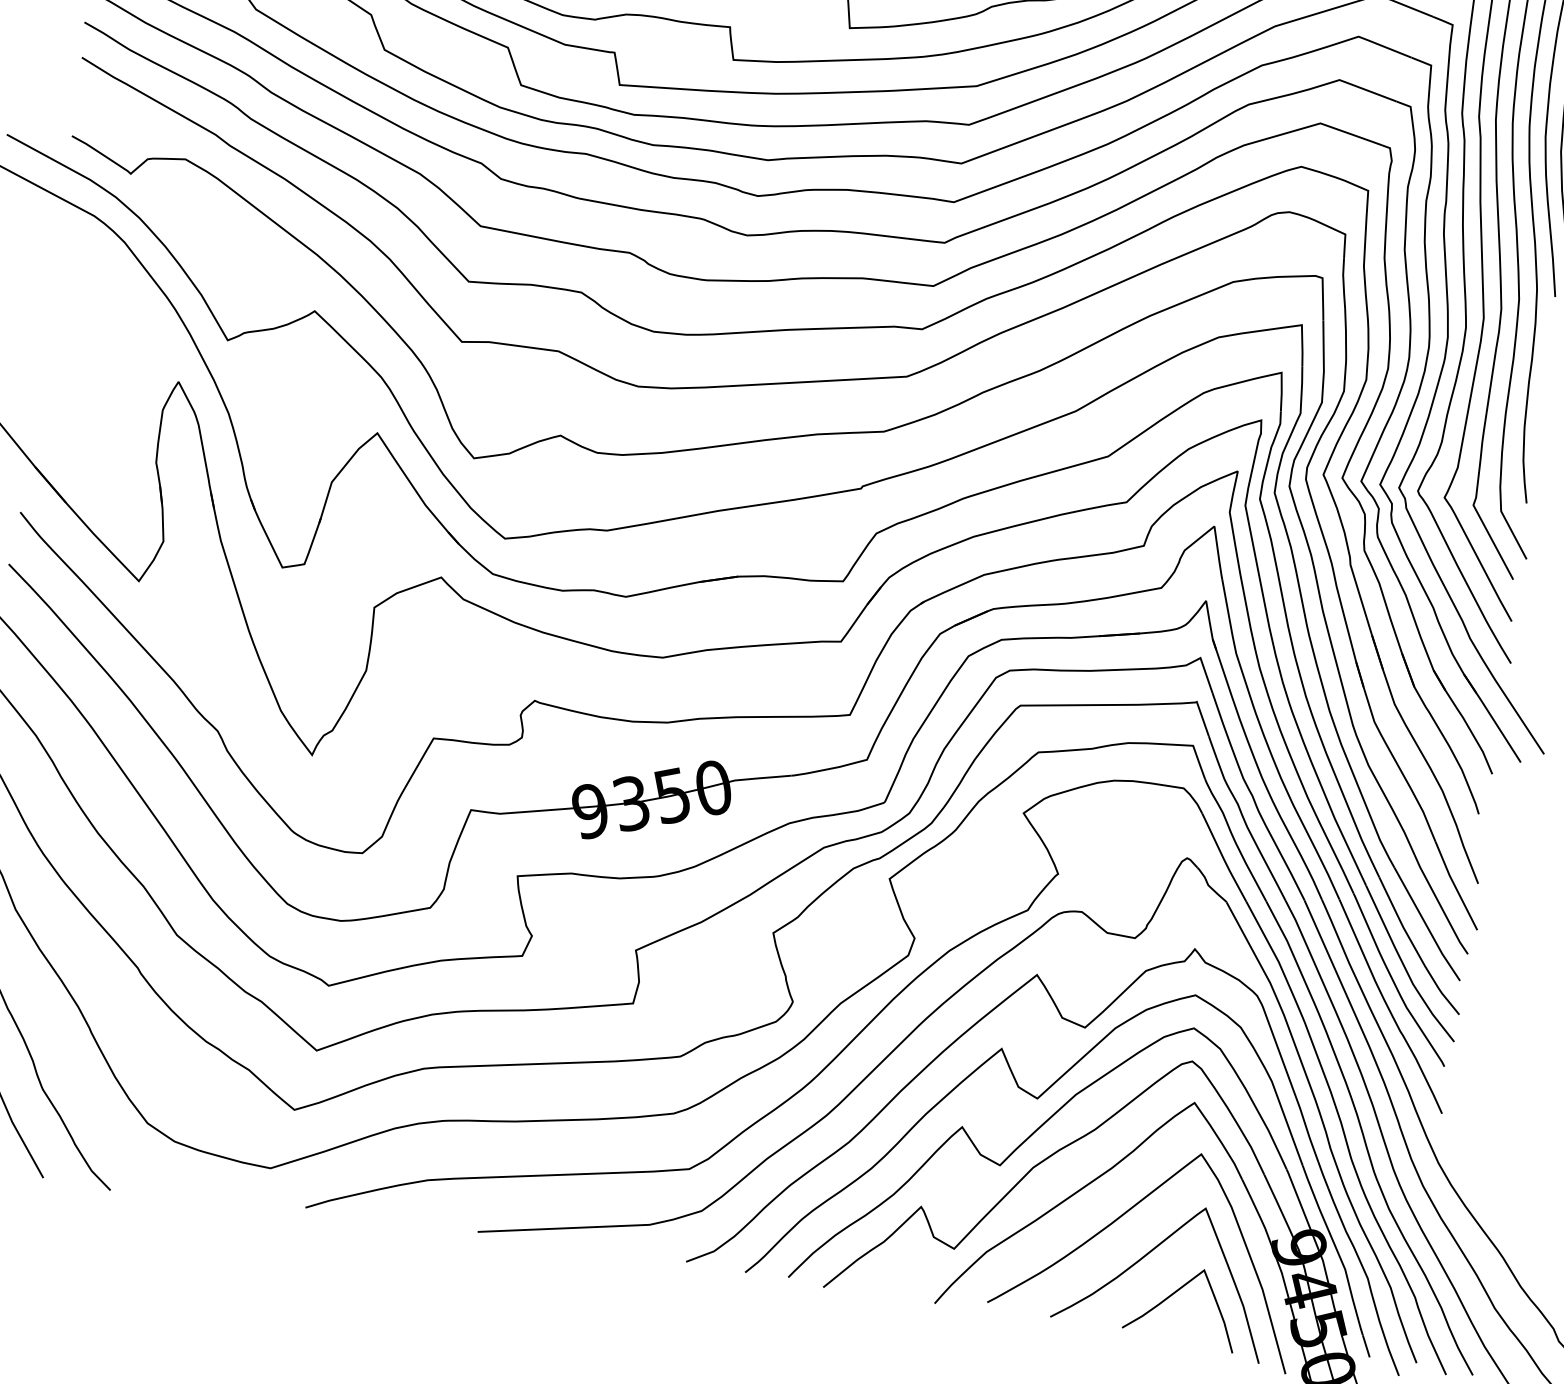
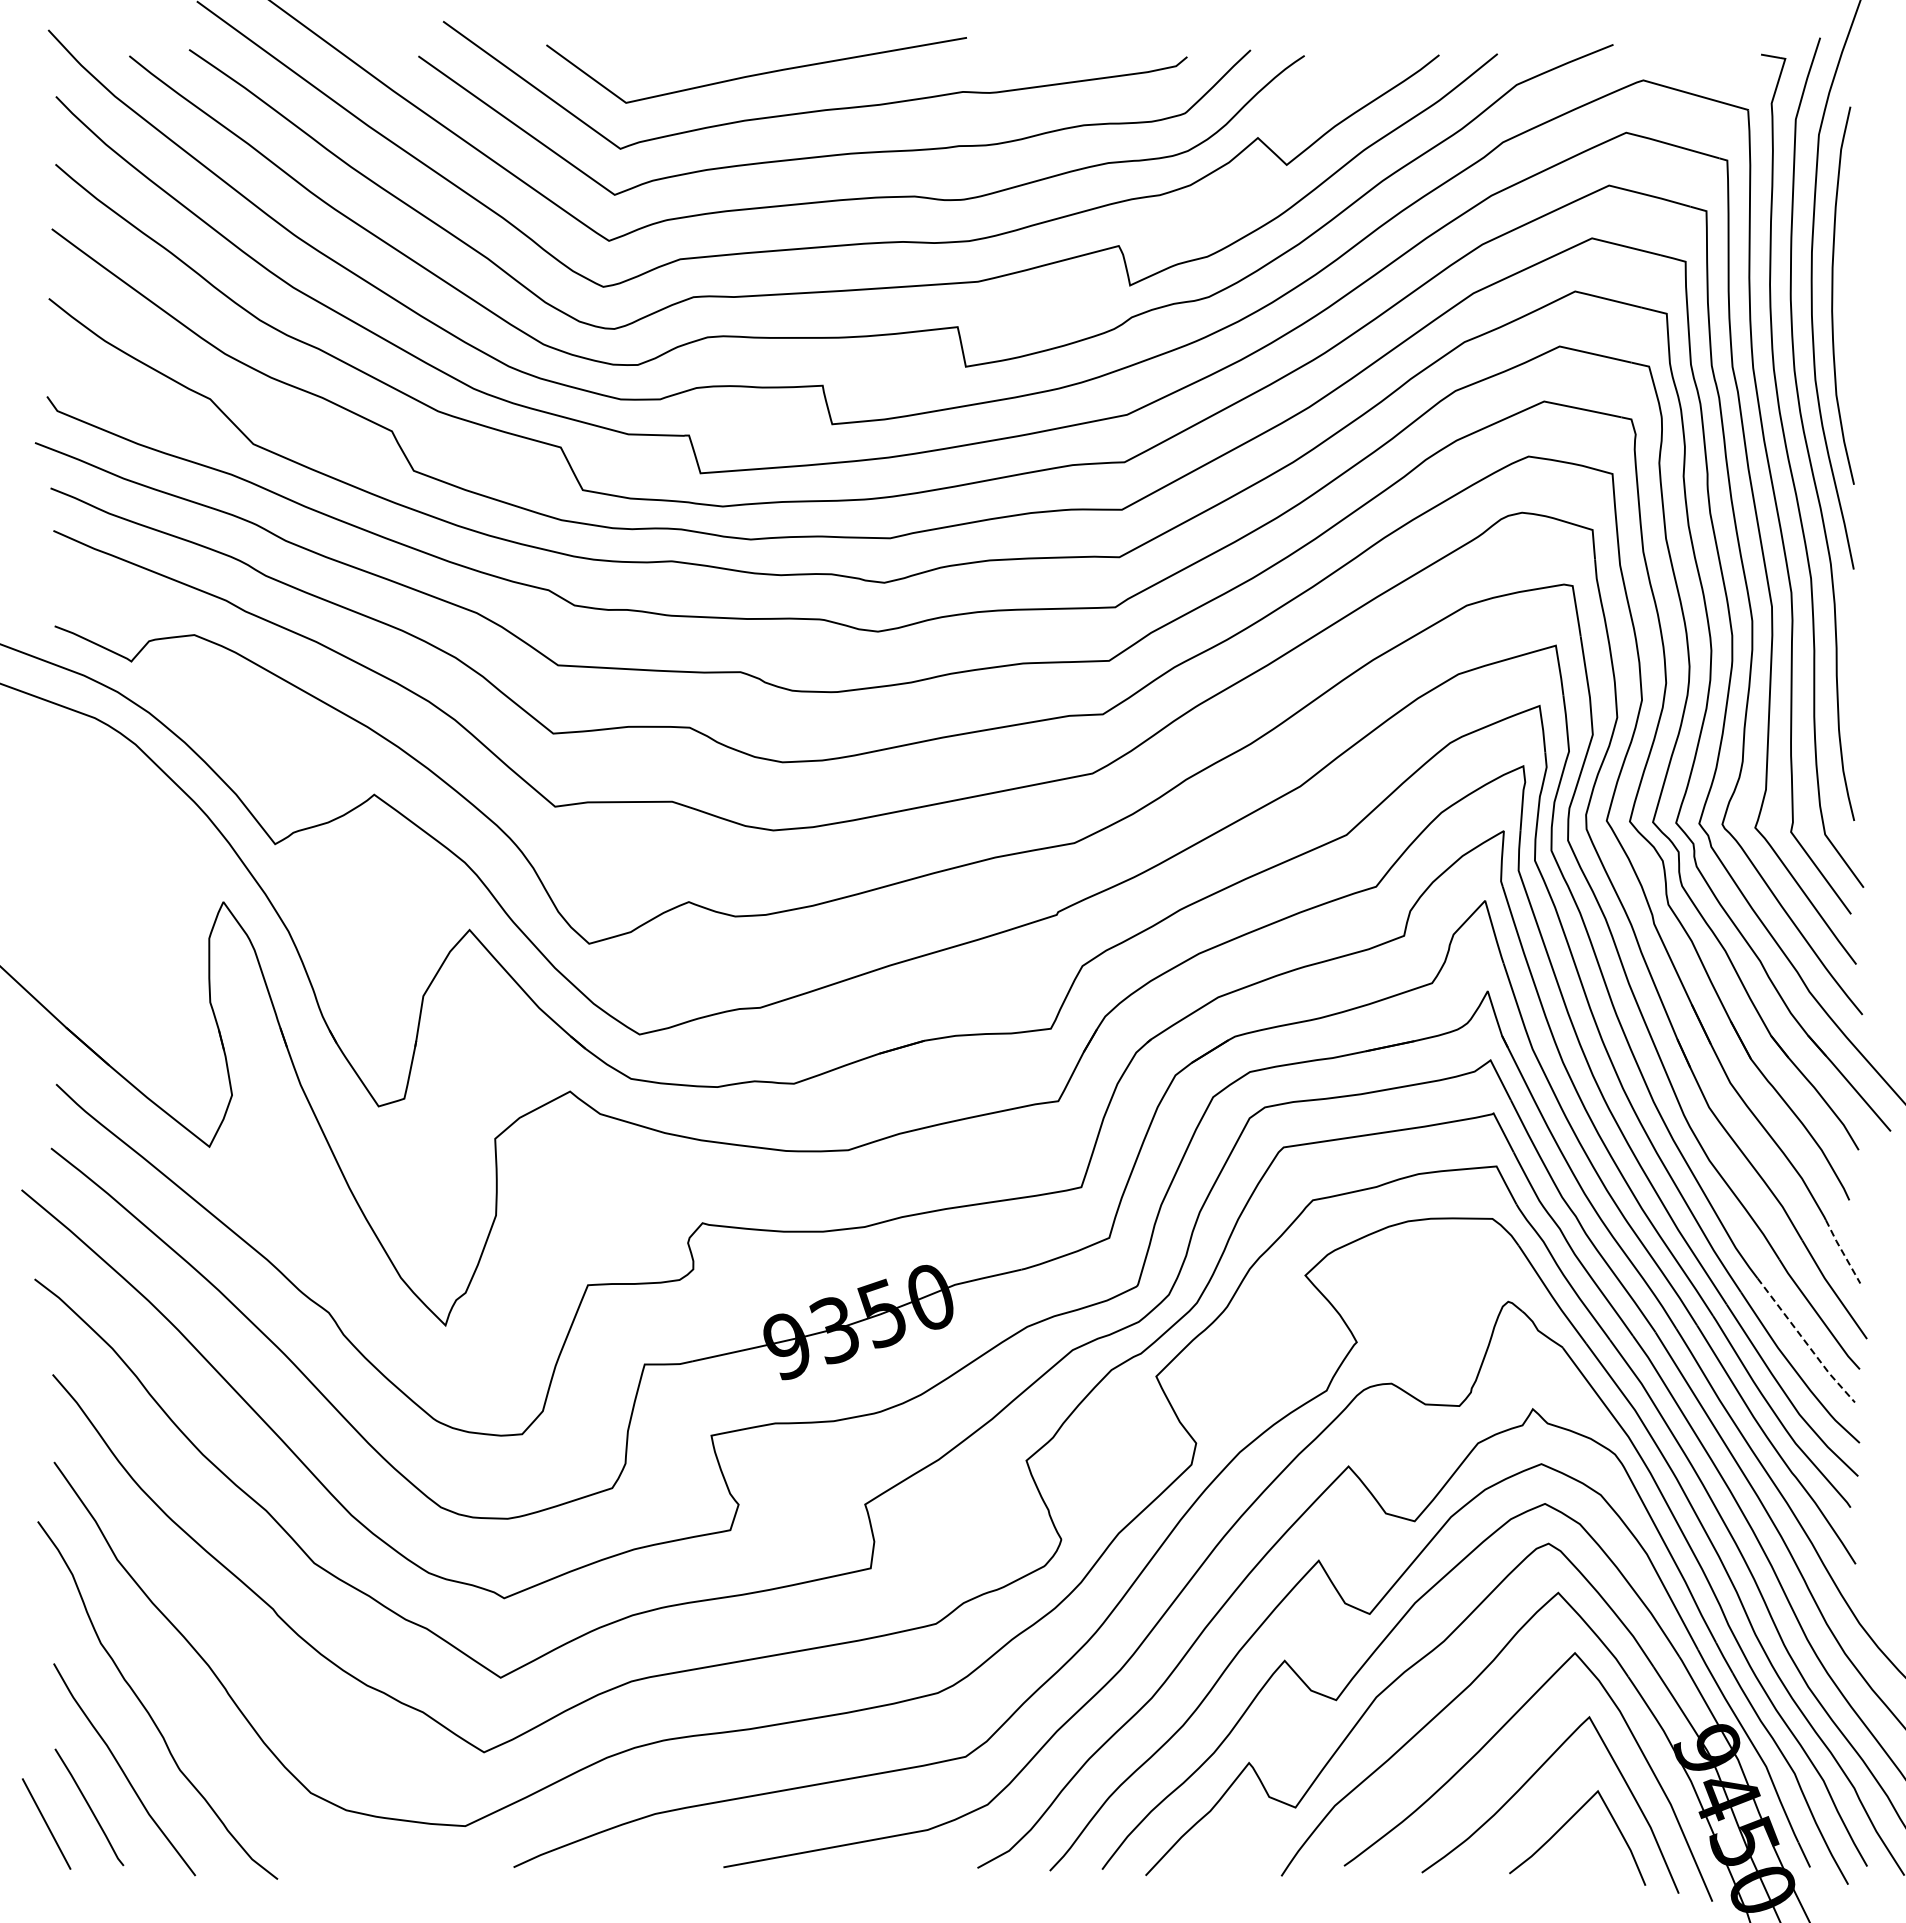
line: (1467, 855) -> (1842, 1251), solid -> dashed
line: (1426, 925) -> (1805, 1341), solid -> dashed

